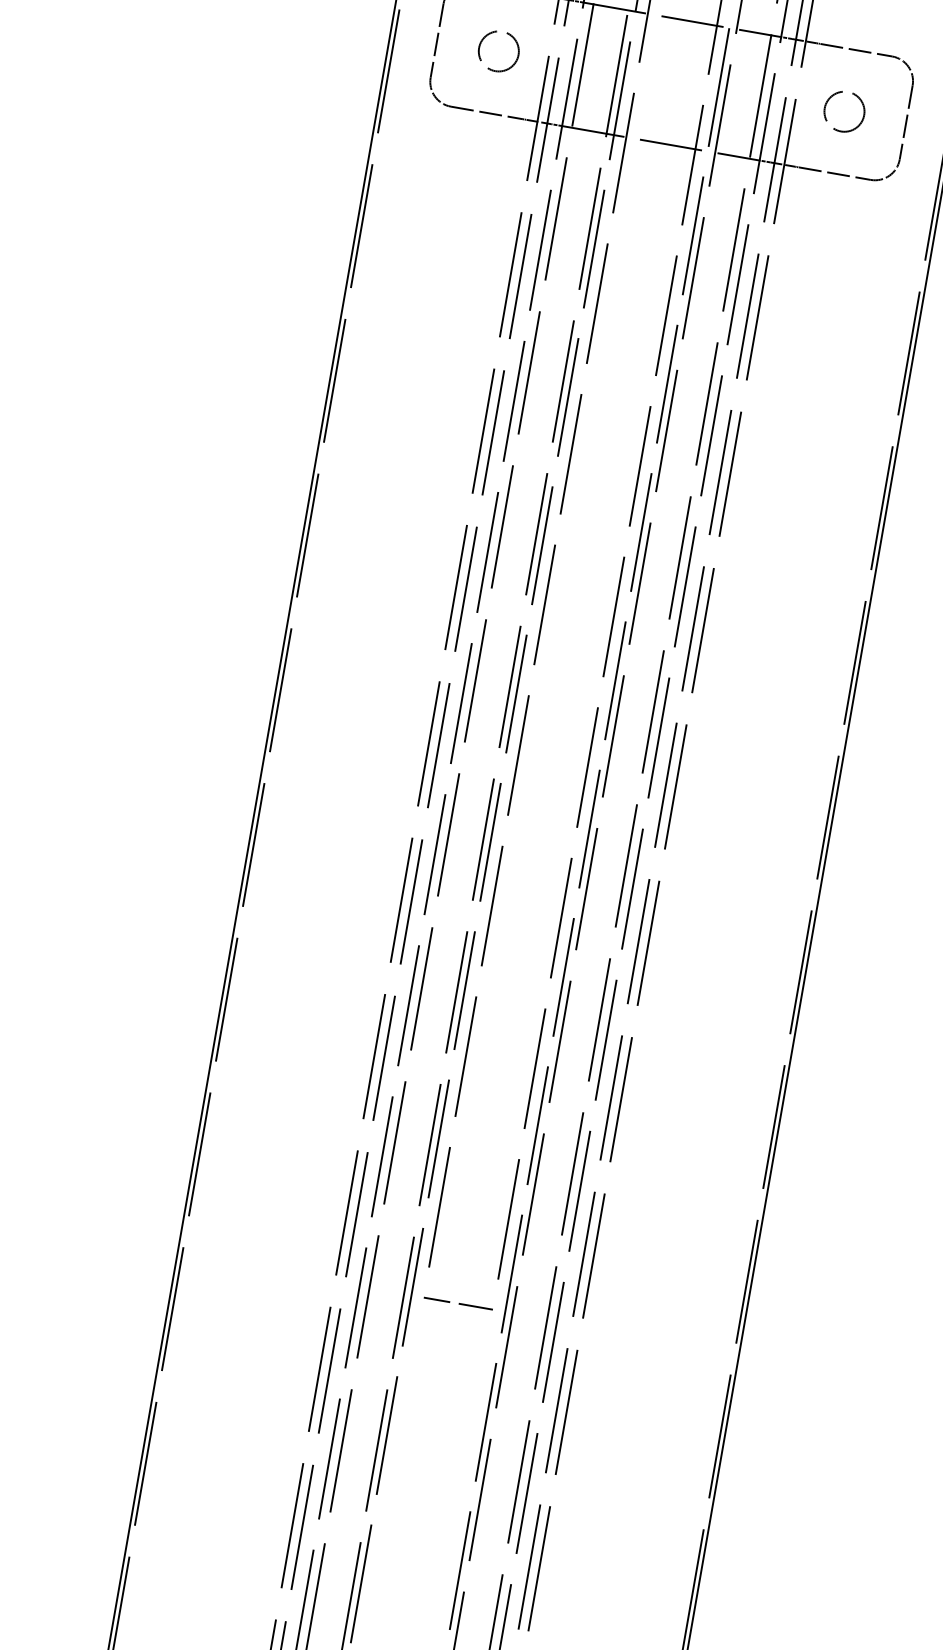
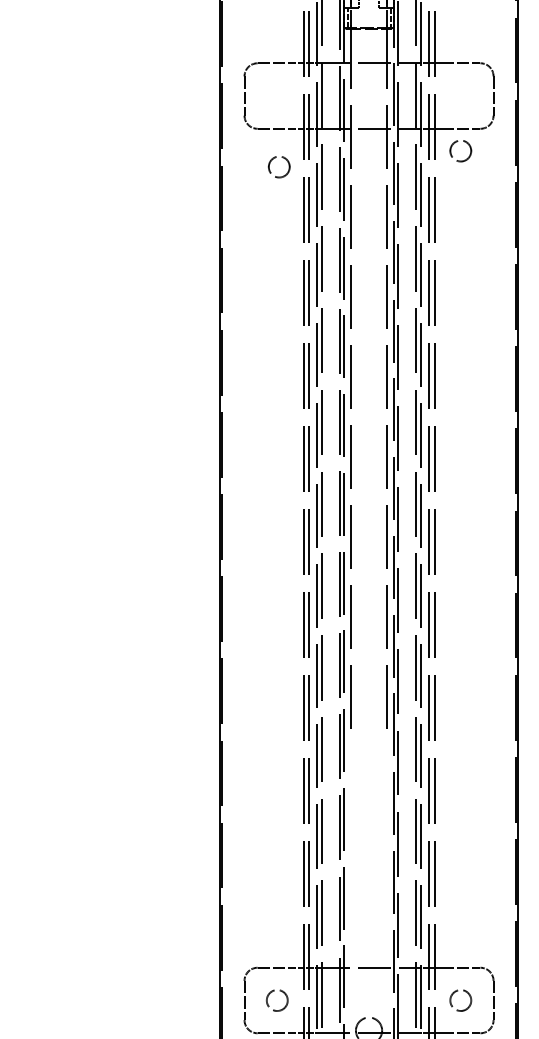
circle: (499, 52) -> (279, 167), moved
circle: (843, 112) -> (460, 151), moved
line: (457, 1302) -> (368, 744), removed

